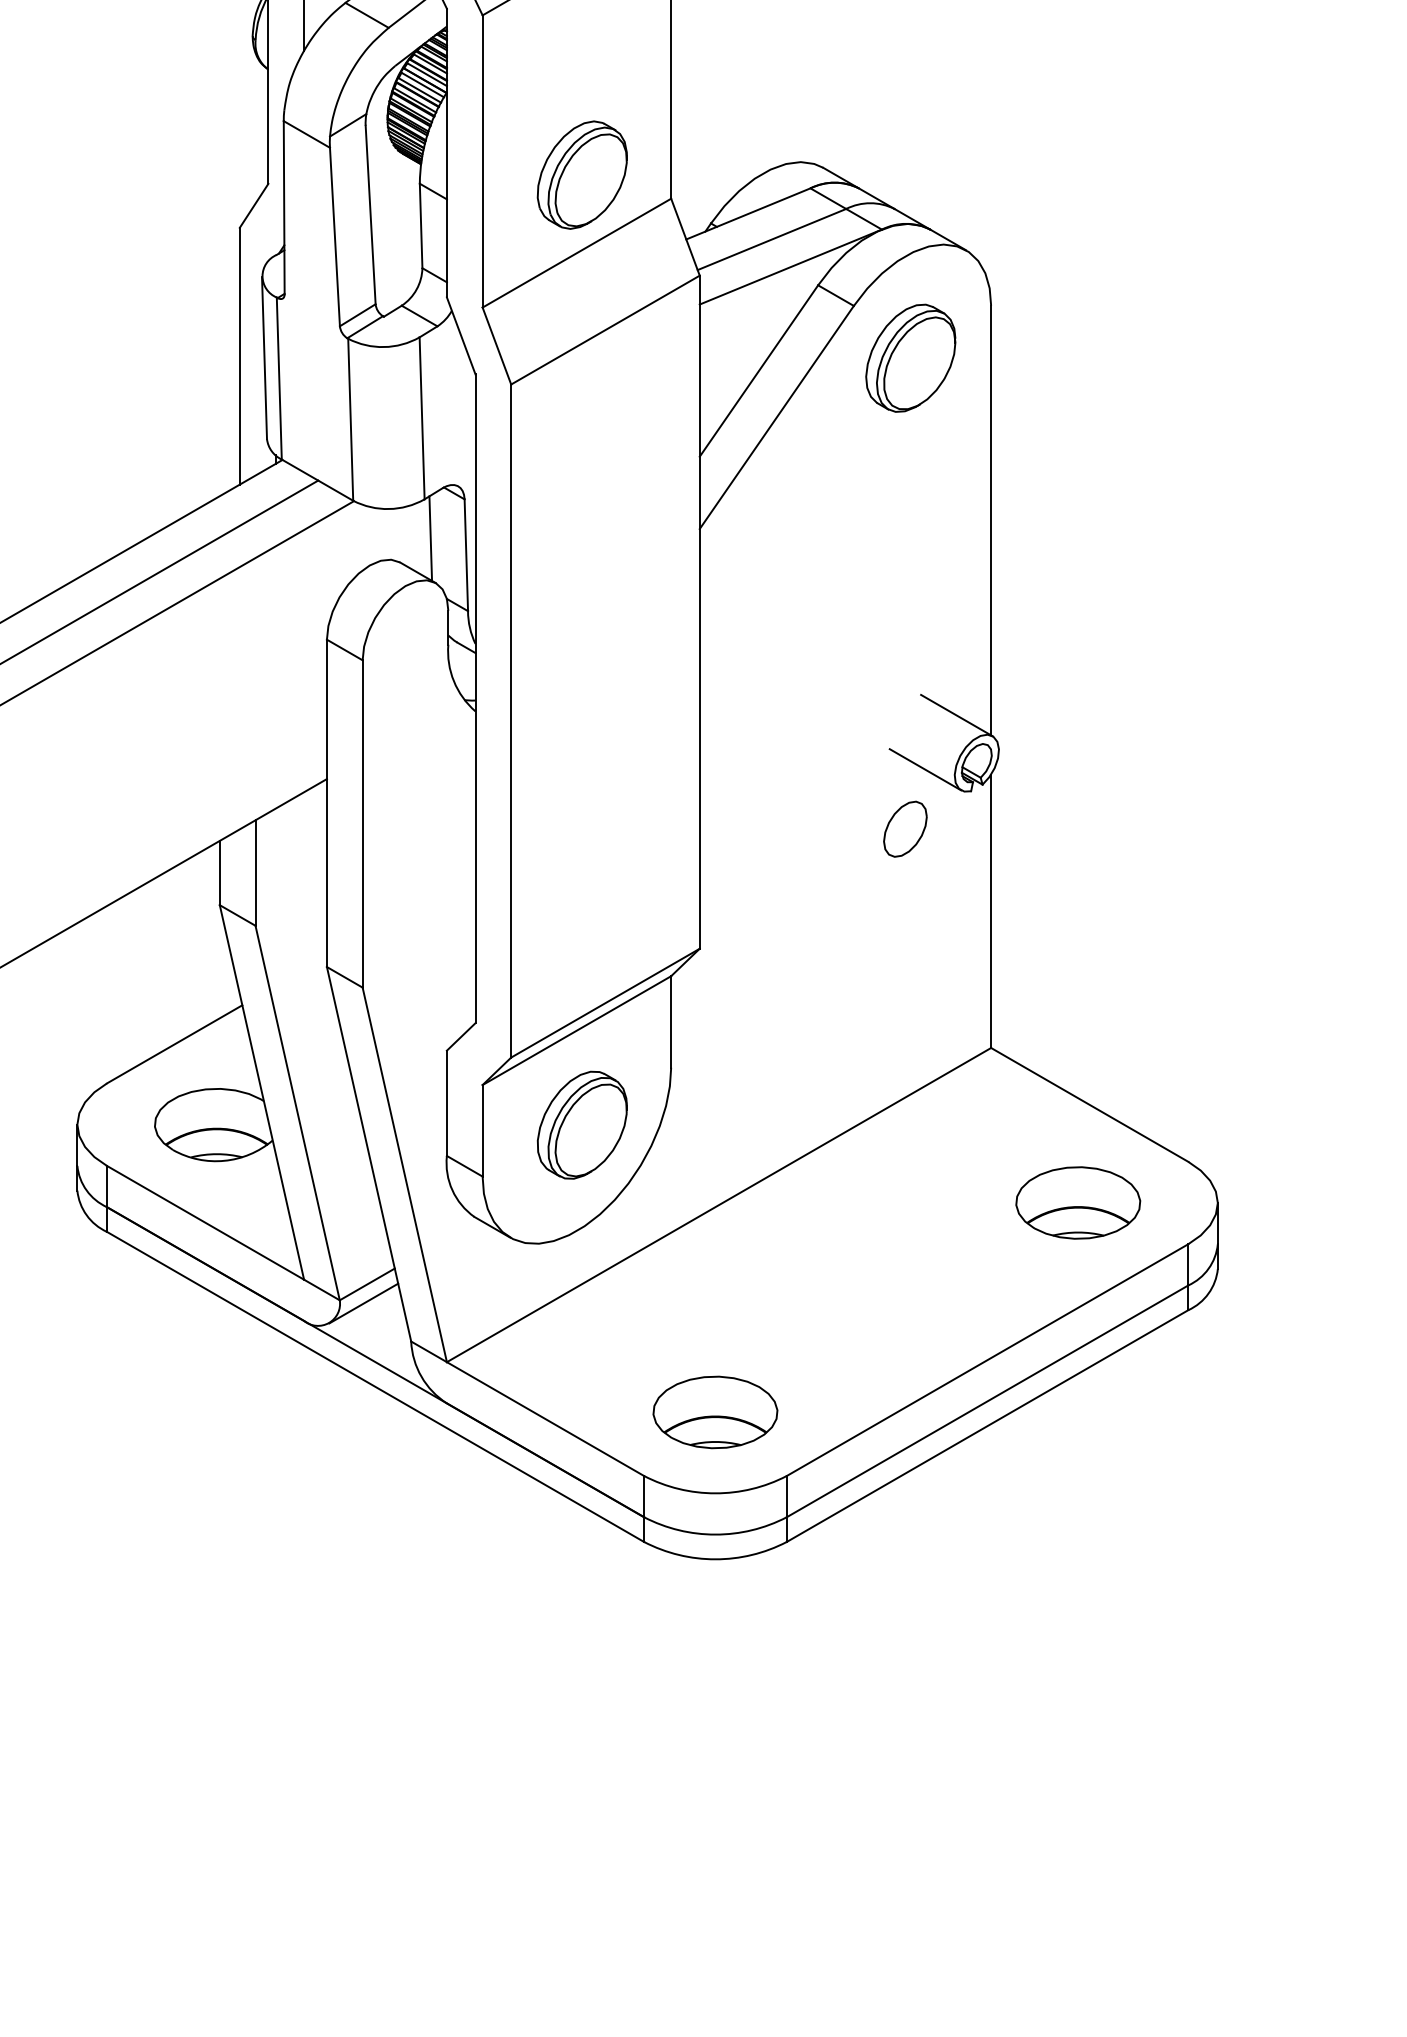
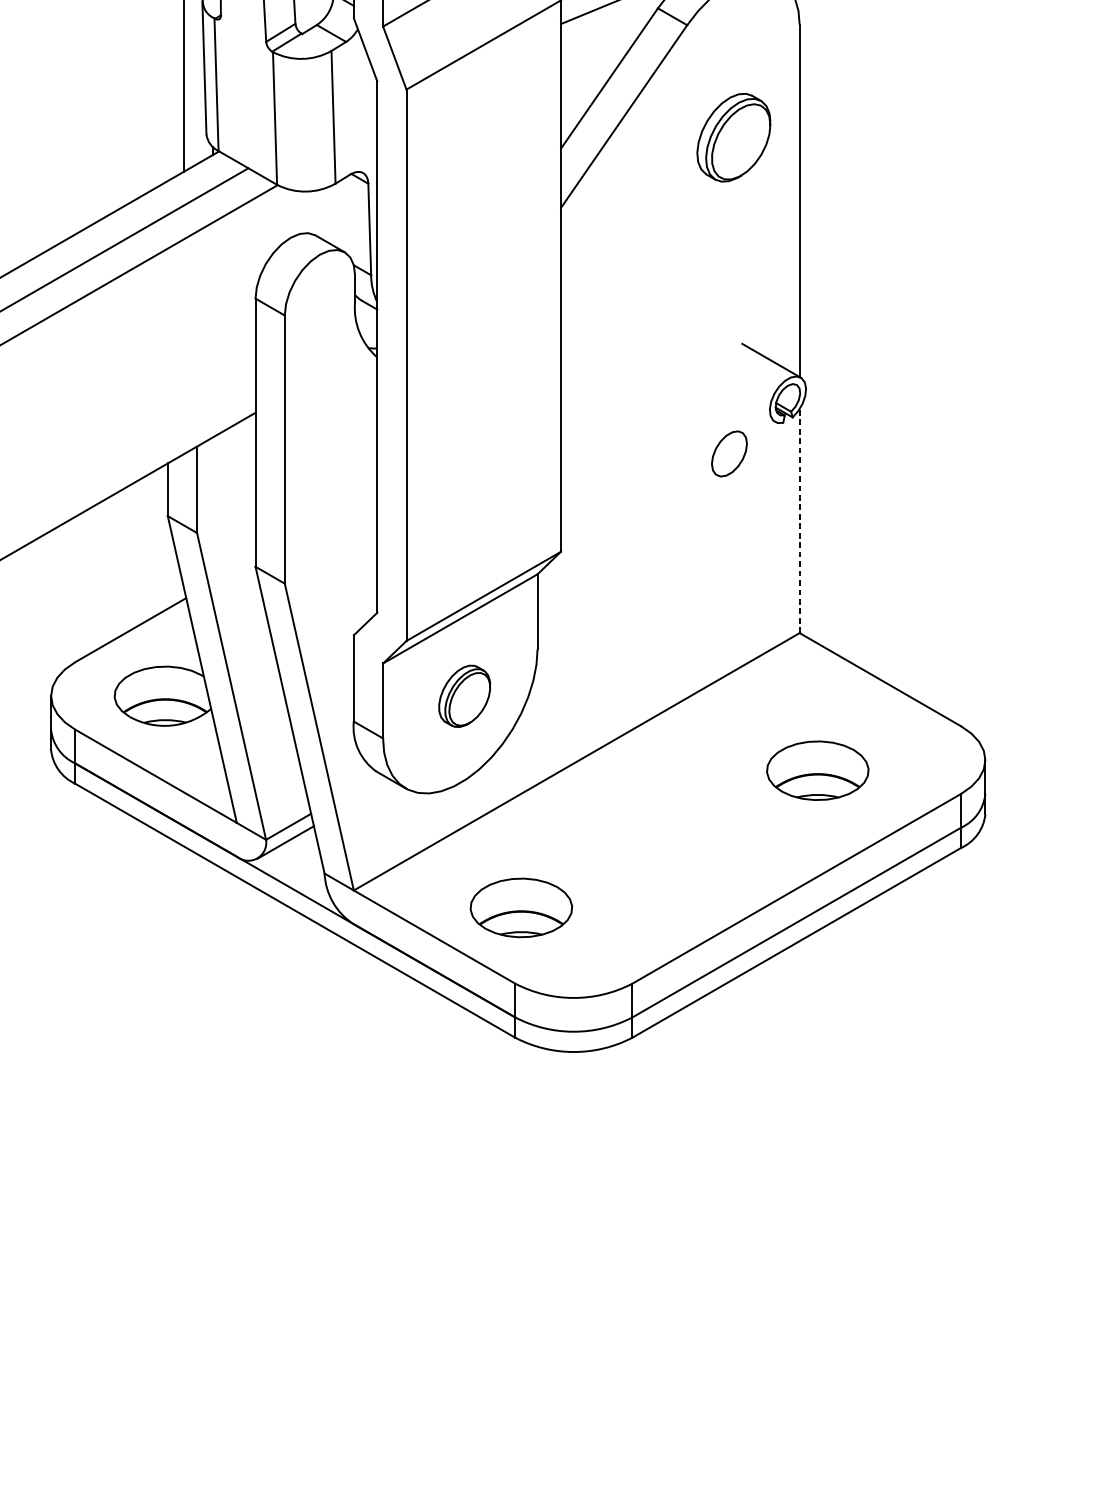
part: (910, 357) -> (733, 137), moved
line: (430, 538) -> (340, 215), removed
line: (925, 769) -> (745, 404), removed
line: (991, 911) -> (799, 521), solid -> dashed
part: (581, 1124) -> (464, 695), size x0.7
part: (1078, 1202) -> (817, 770), moved
part: (715, 1412) -> (521, 907), moved

